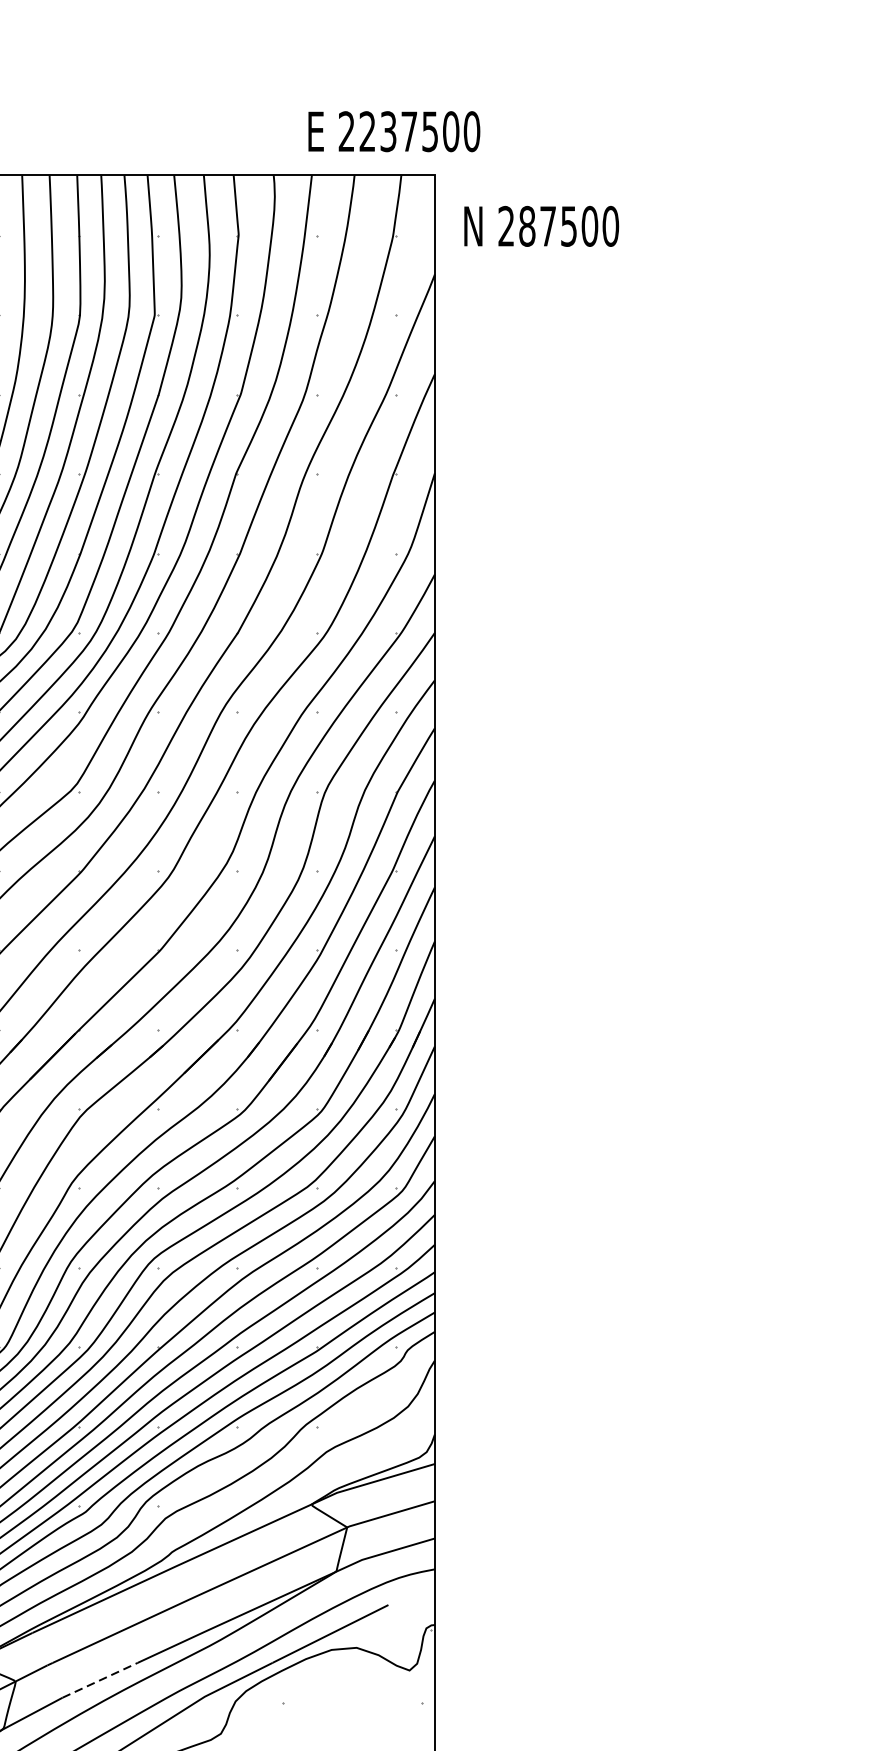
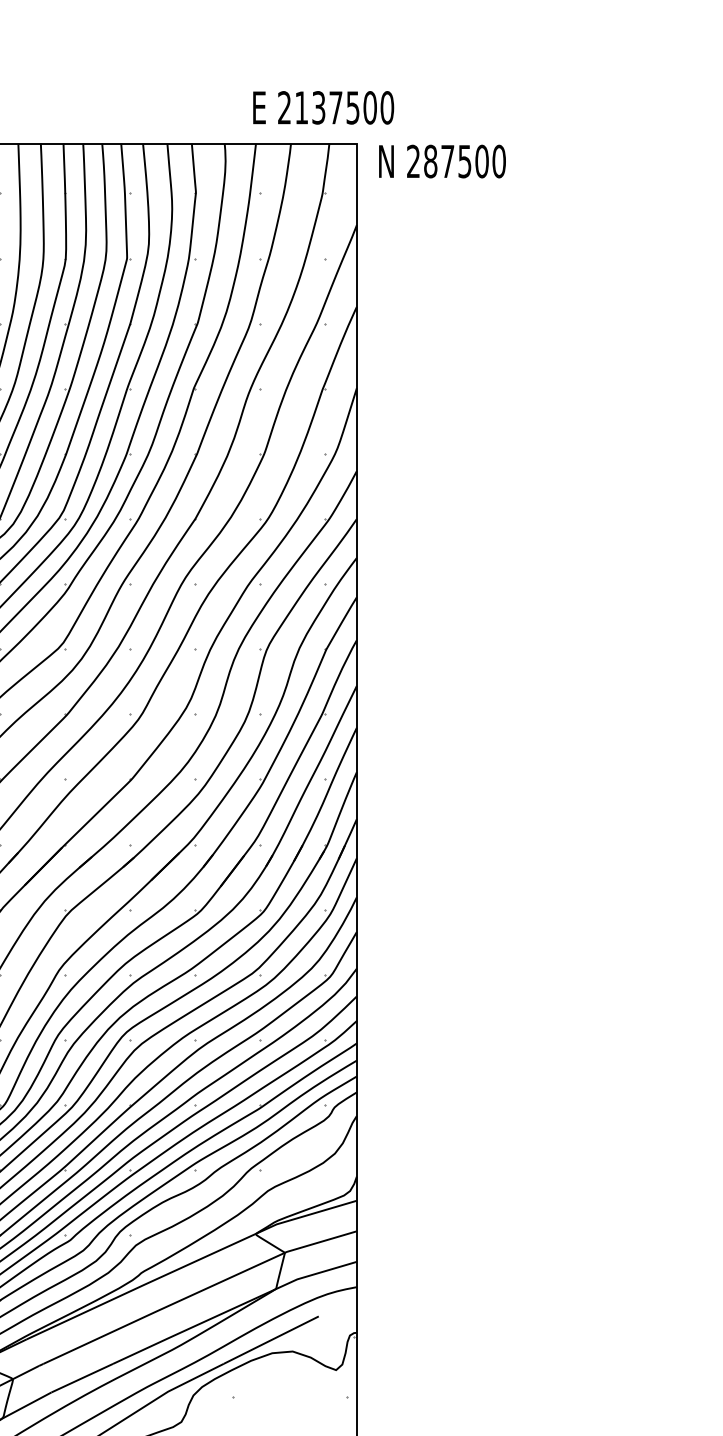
text: (367, 131) -> (301, 107), 2237500 -> 2137500
text: (541, 226) -> (442, 161), moved
line: (100, 1680) -> (82, 1378), dashed -> solid

